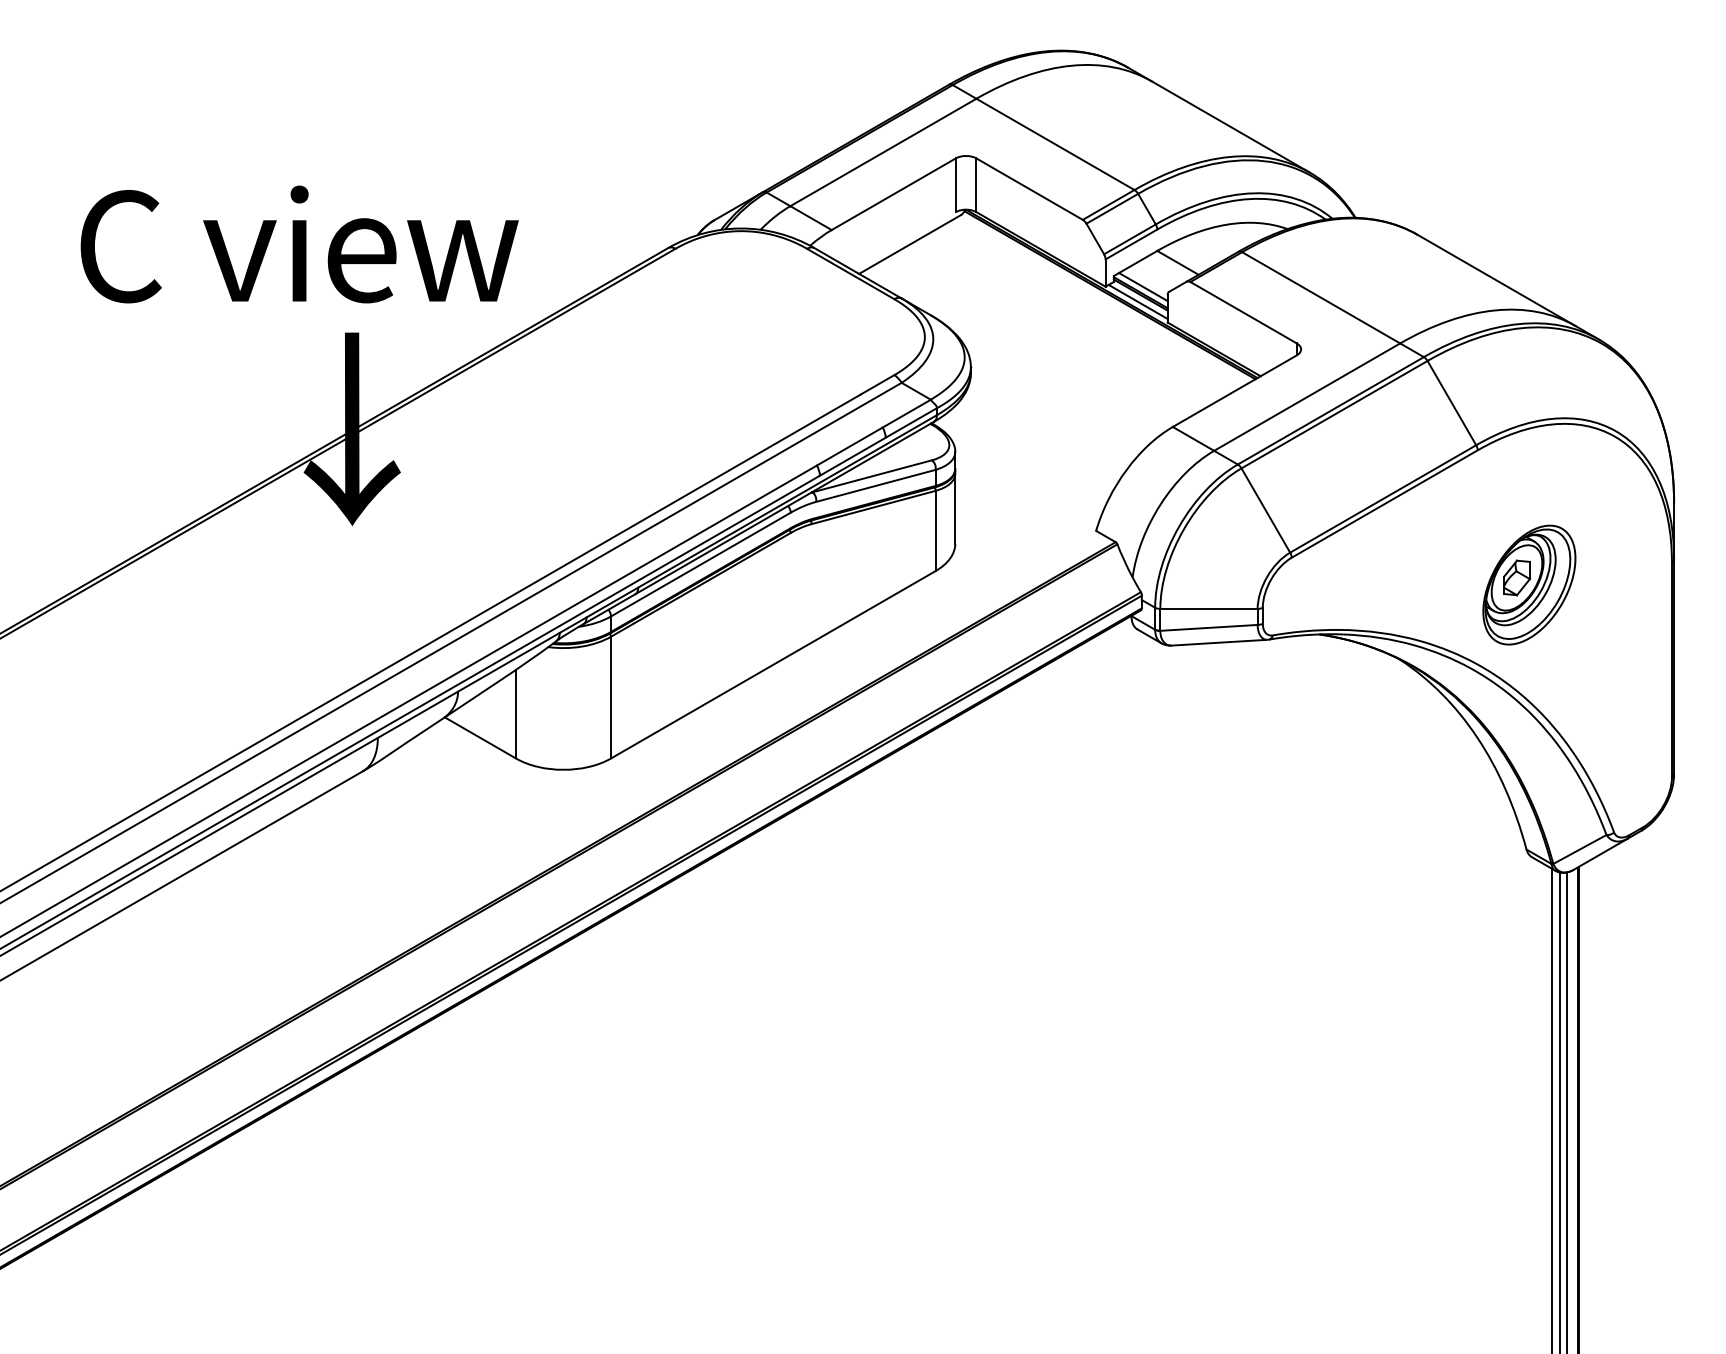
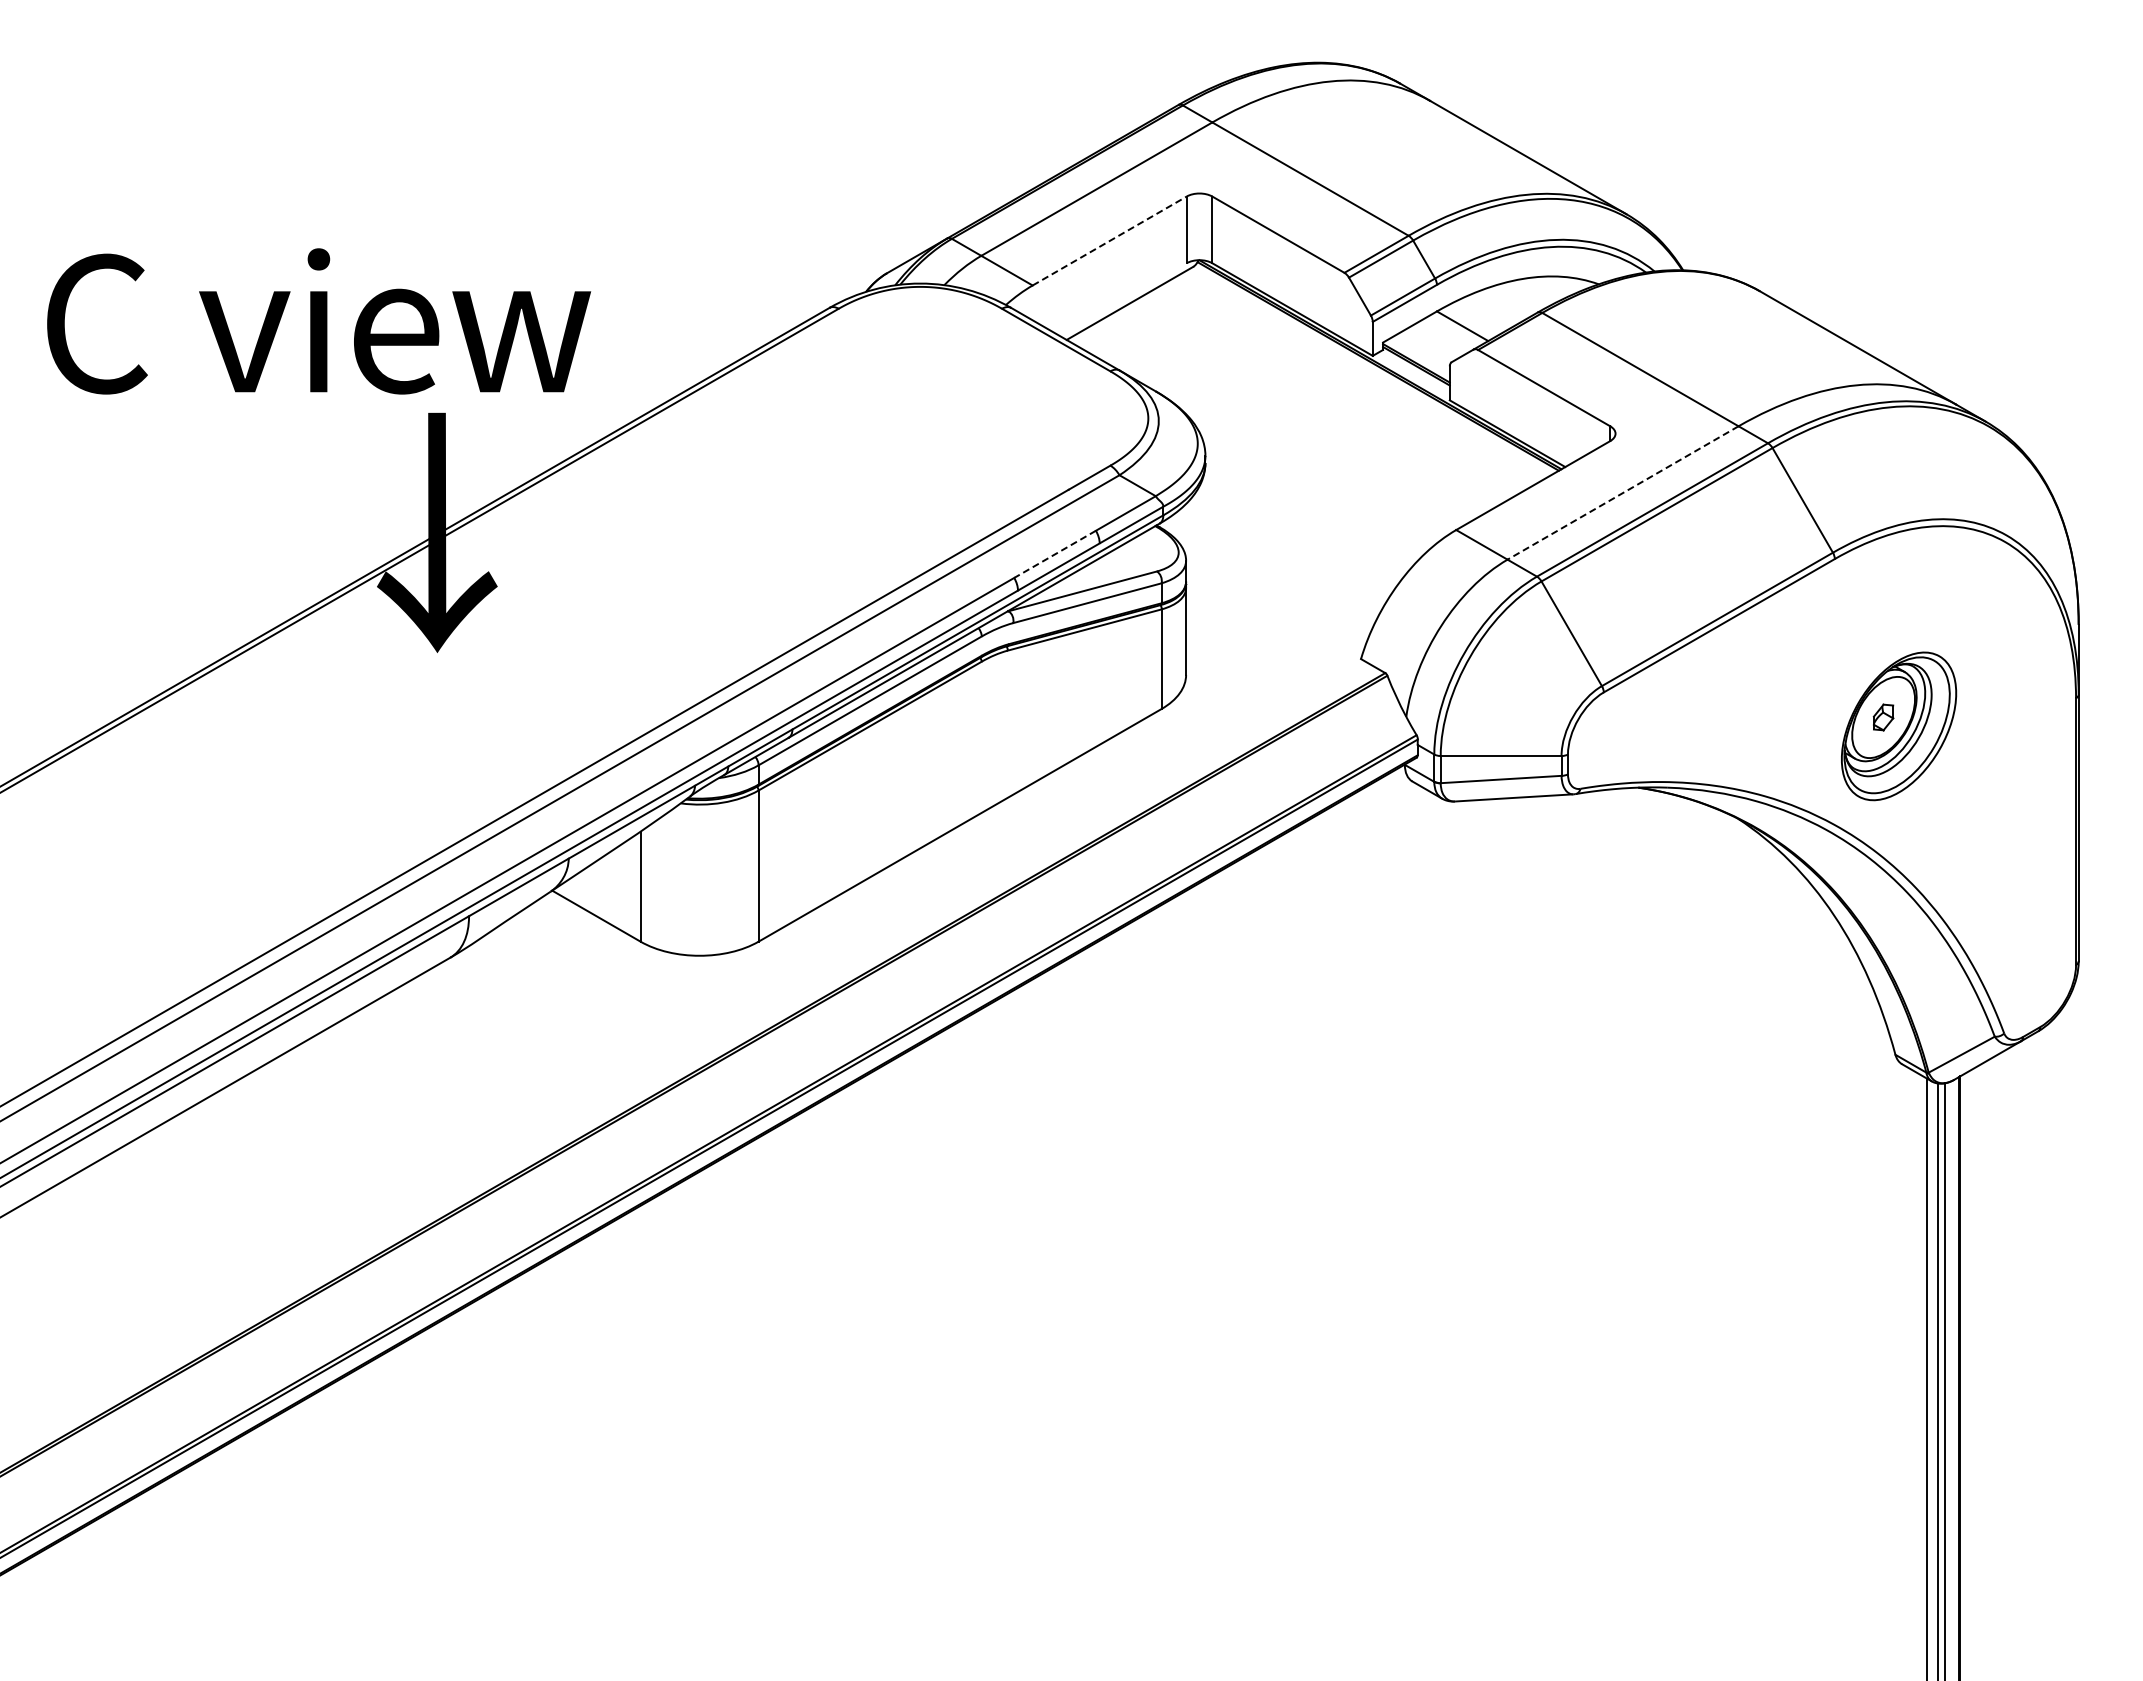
line: (893, 194) -> (1109, 241), solid -> dashed
text: (300, 244) -> (319, 321), moved
line: (1143, 286) -> (1419, 355), removed
line: (1137, 301) -> (1412, 374), removed
line: (1306, 397) -> (1622, 493), solid -> dashed
line: (849, 446) -> (1054, 554), solid -> dashed
part: (1516, 577) -> (1883, 717), size x0.6

